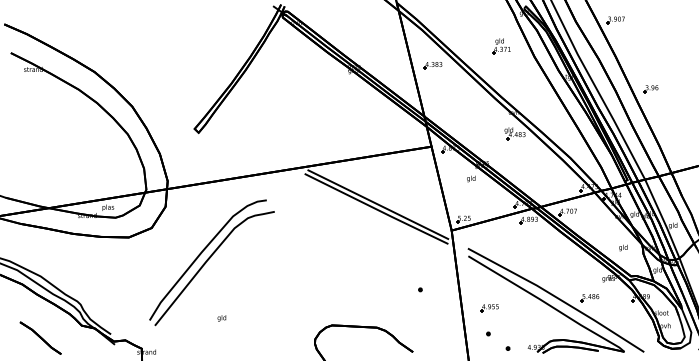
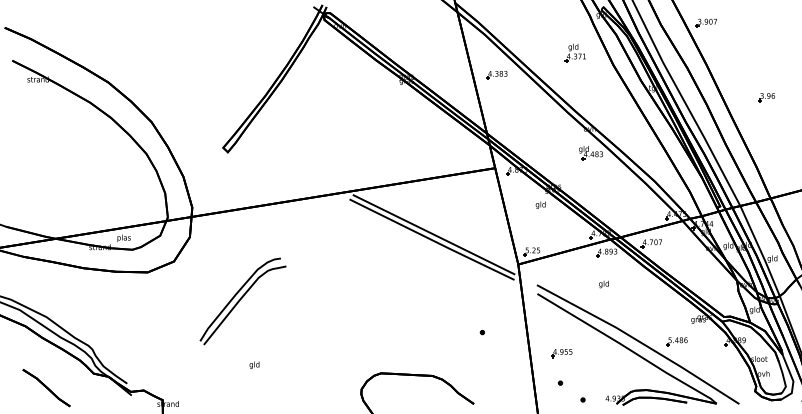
part: (650, 89) -> (766, 97), moved
text: (623, 247) -> (604, 283), moved
part: (211, 262) -> (242, 301), size x0.6

